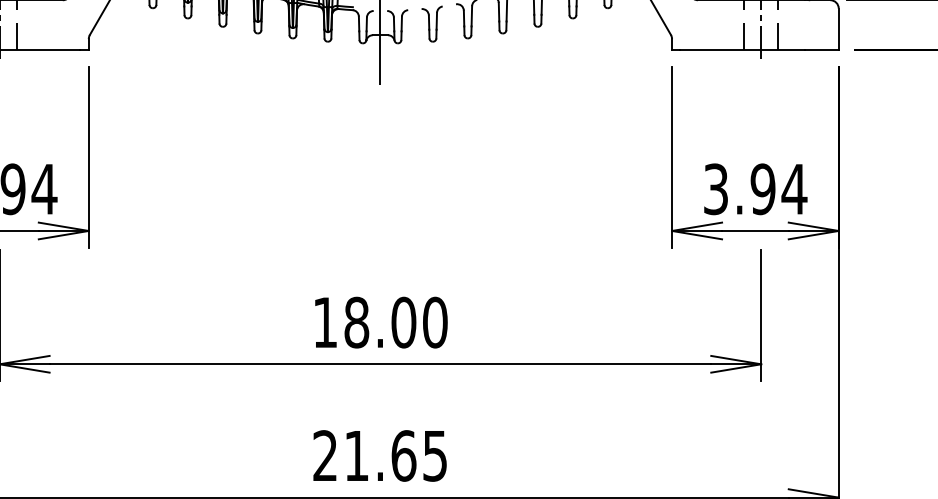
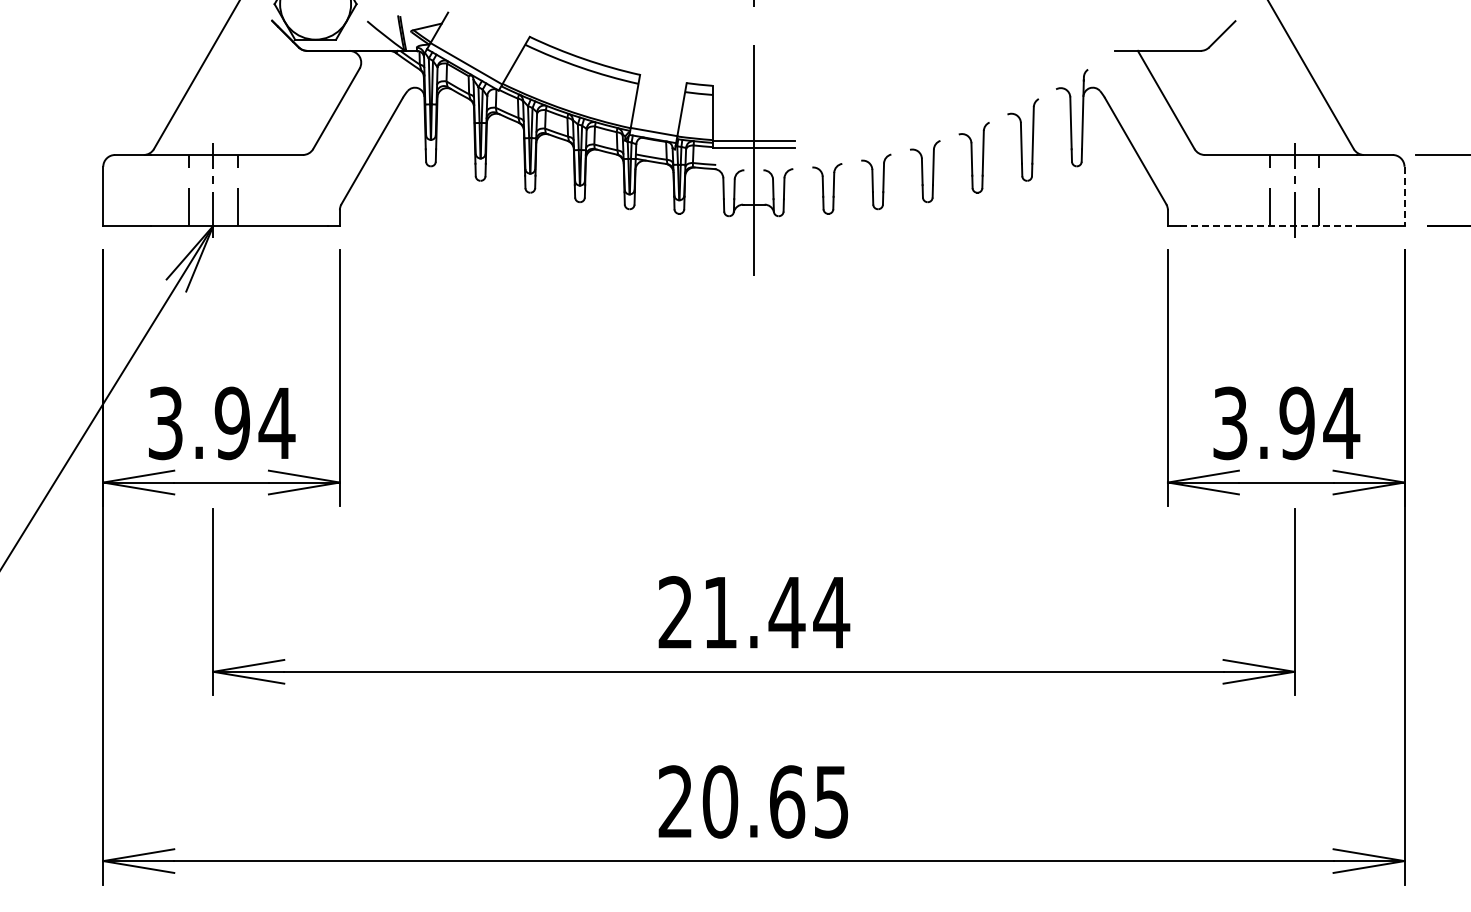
line: (838, 29) -> (1404, 196), solid -> dashed
line: (742, 49) -> (1268, 225), solid -> dashed
text: (380, 322) -> (754, 612), 18.00 -> 21.44
text: (356, 455) -> (720, 801), 21.65 -> 20.65

